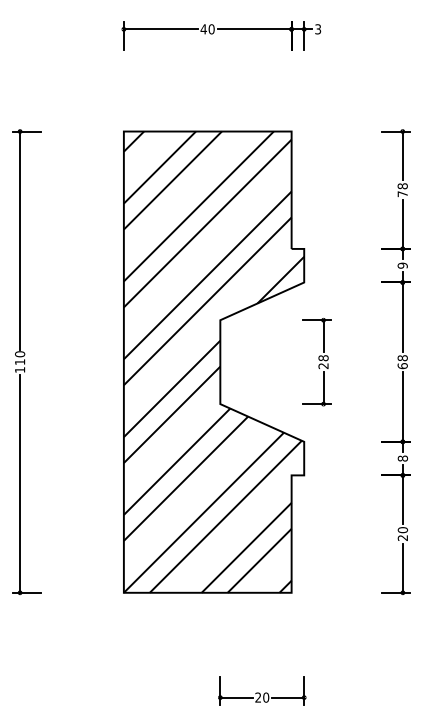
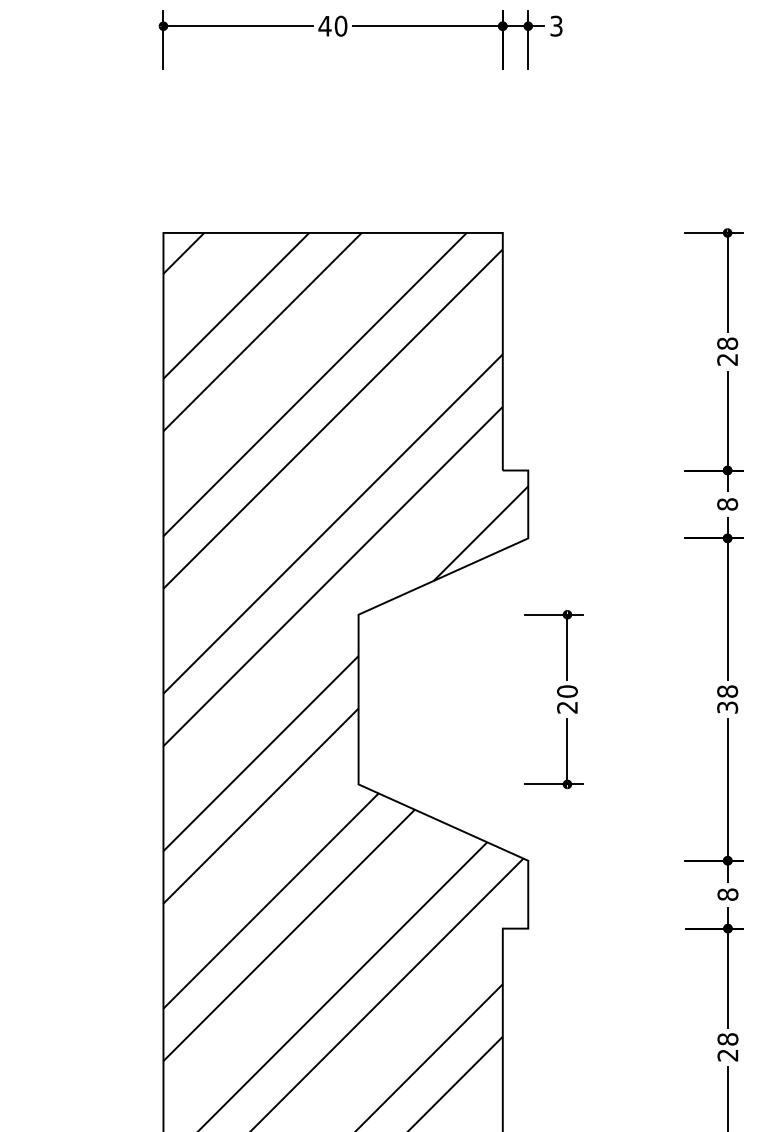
text: (402, 194) -> (727, 360), 78 -> 28
text: (402, 265) -> (727, 503), 9 -> 8
text: (323, 358) -> (567, 692), 28 -> 20
text: (402, 366) -> (727, 708), 68 -> 38
text: (402, 530) -> (727, 1040), 20 -> 28

